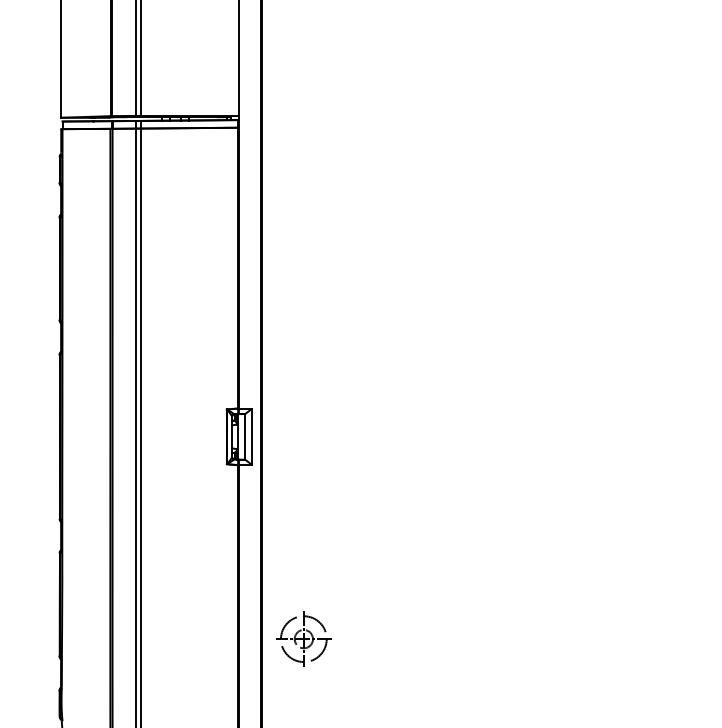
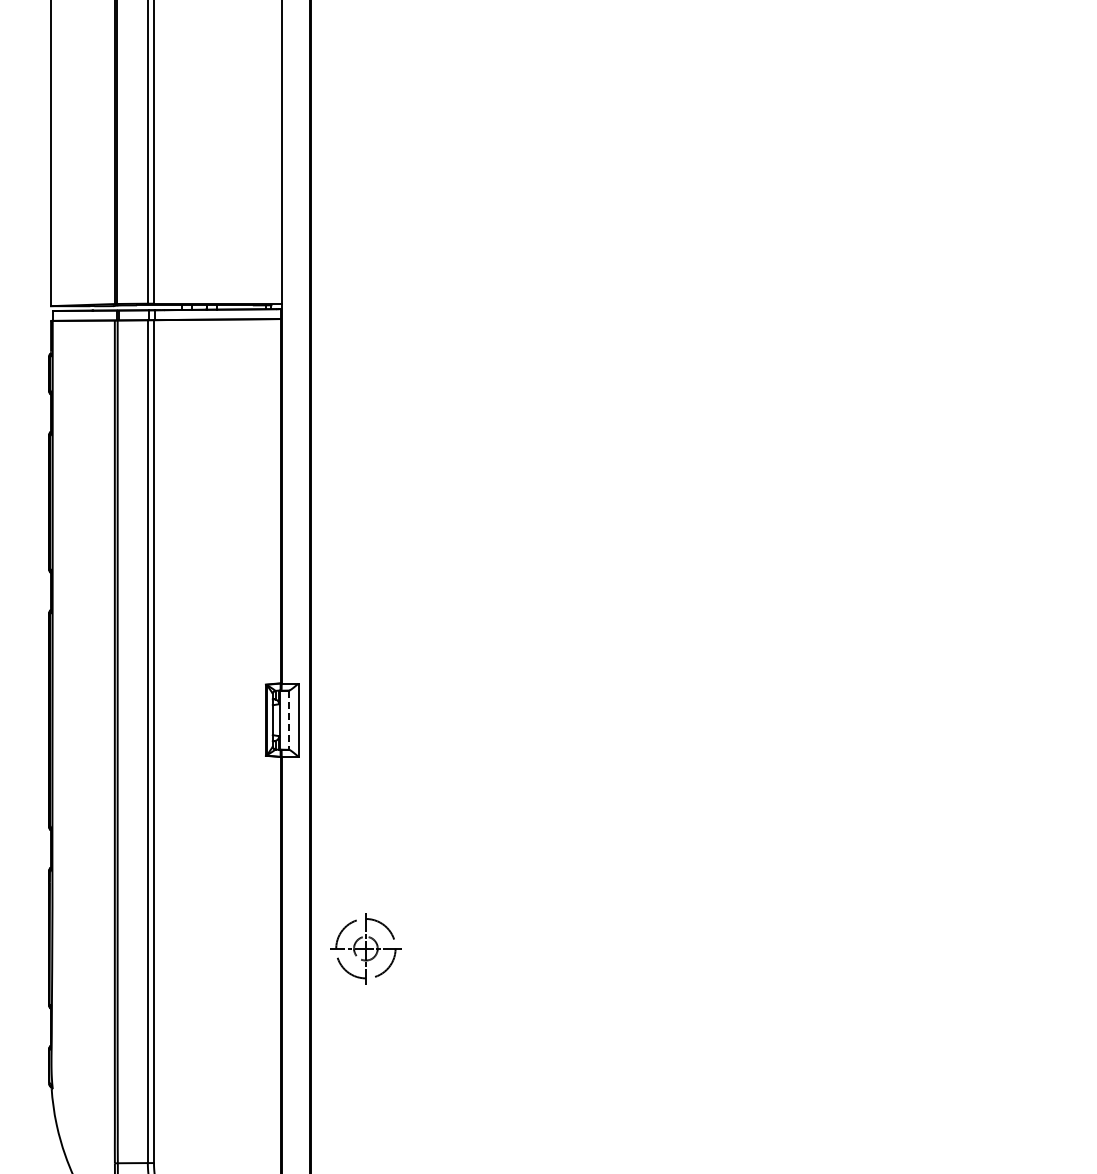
line: (244, 437) -> (289, 720), solid -> dashed
part: (303, 638) -> (365, 948), moved

